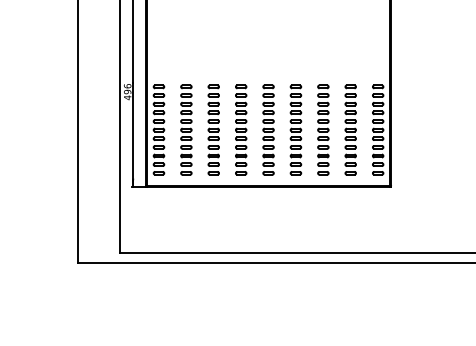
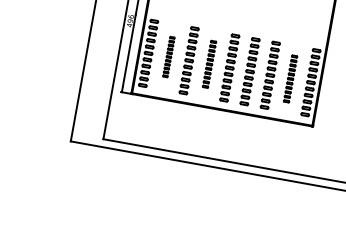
part: (186, 129) -> (169, 56), size x0.6
part: (241, 129) -> (209, 64), size x0.7
part: (350, 129) -> (290, 78), size x0.7

